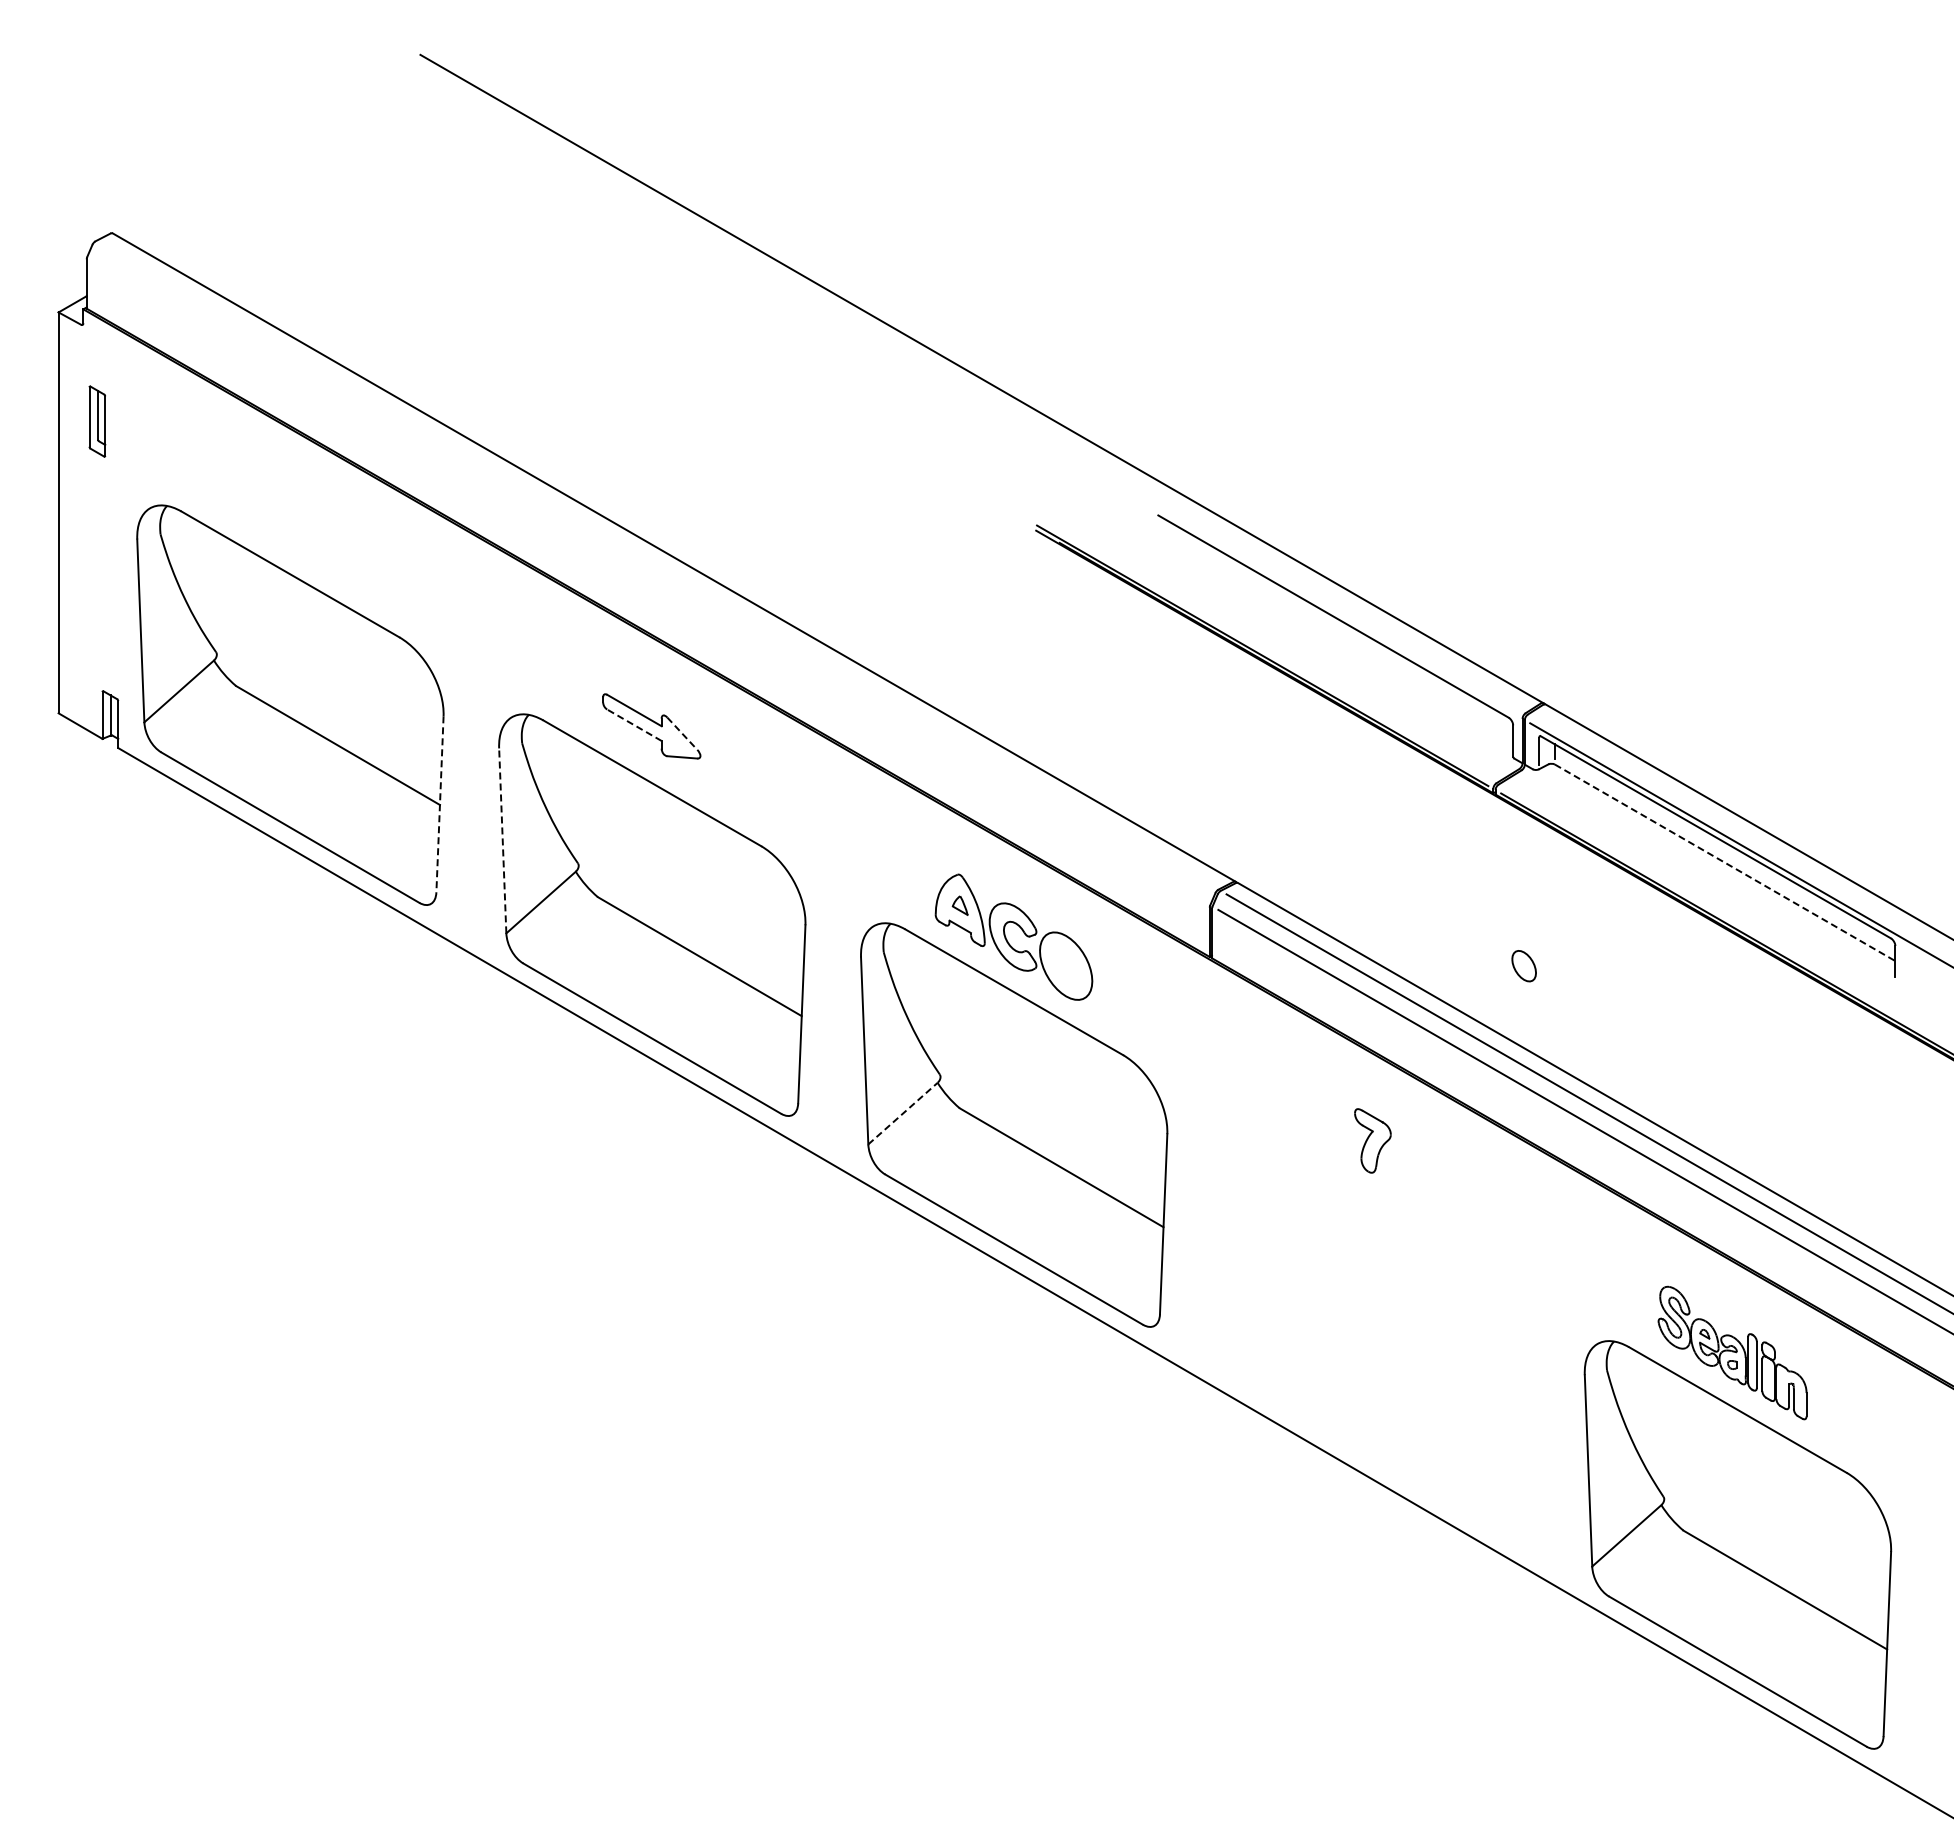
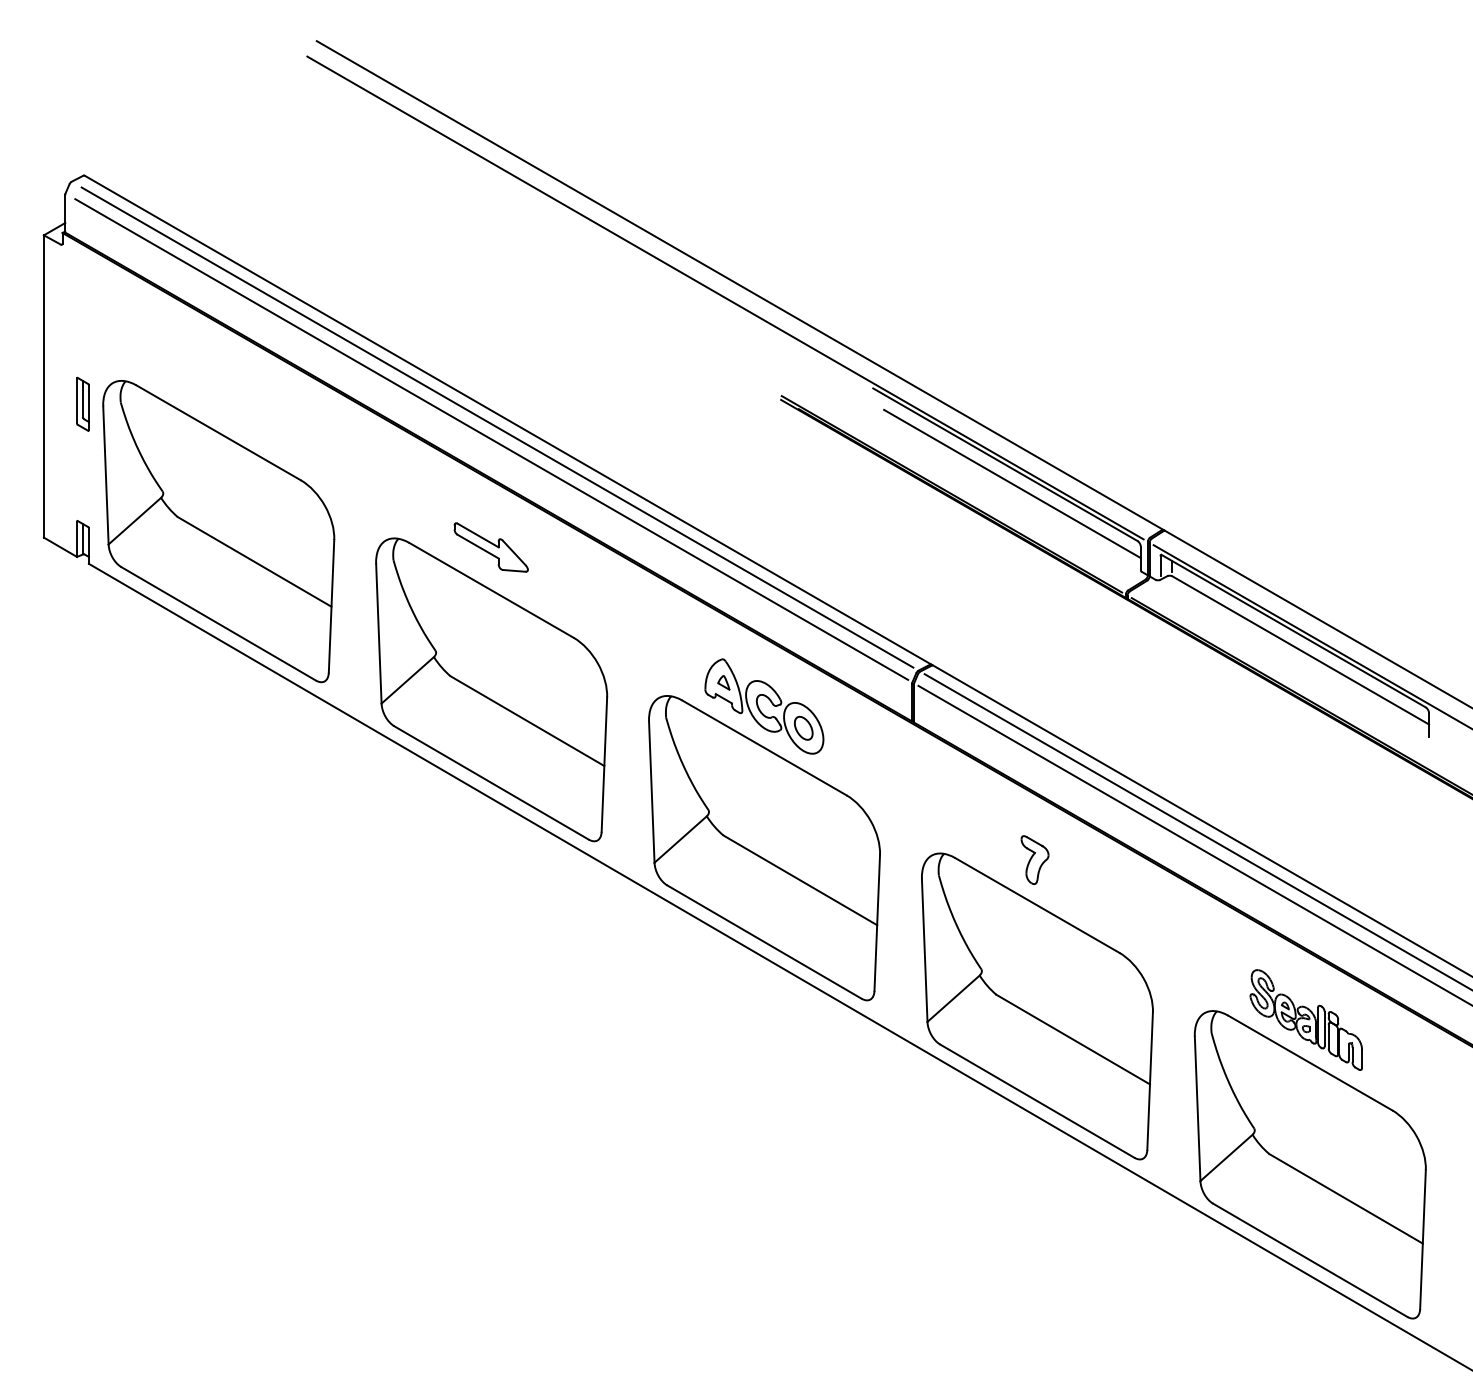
line: (961, 395) -> (724, 297), added
part: (97, 421) -> (83, 404), moved
line: (659, 567) -> (497, 427), added
line: (652, 582) -> (491, 438), added
line: (1342, 641) -> (1012, 483), added
line: (634, 725) -> (478, 546), dashed -> solid
line: (682, 734) -> (514, 553), dashed -> solid
line: (439, 804) -> (331, 606), dashed -> solid
line: (502, 840) -> (378, 633), dashed -> solid
line: (1725, 862) -> (1300, 650), dashed -> solid
part: (1523, 966) -> (803, 728), moved
line: (903, 1113) -> (681, 839), dashed -> solid
part: (1376, 1334) -> (1037, 1006), added

